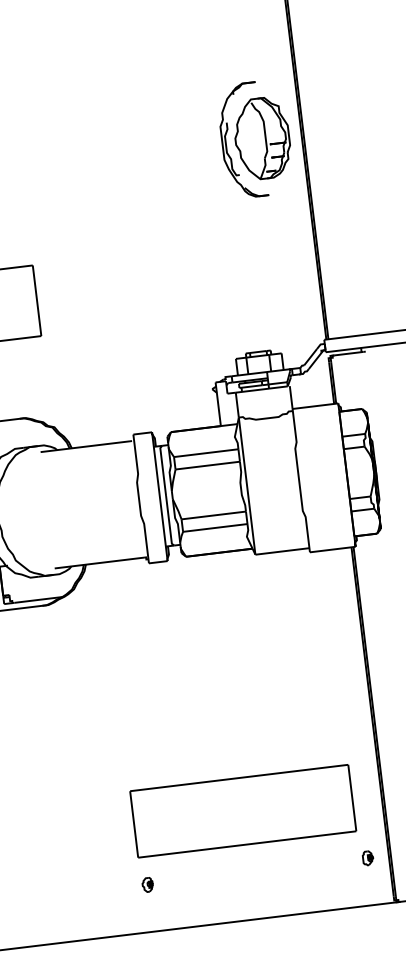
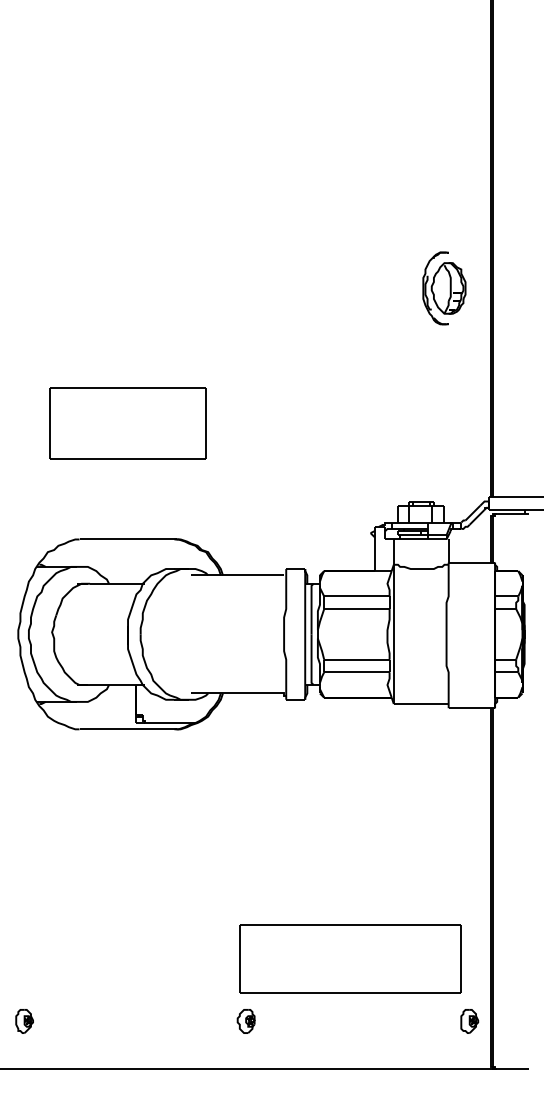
part: (255, 139) -> (444, 288), size x0.62
part: (367, 858) -> (469, 1021), size x1.67
part: (147, 885) -> (245, 1021), size x1.67

